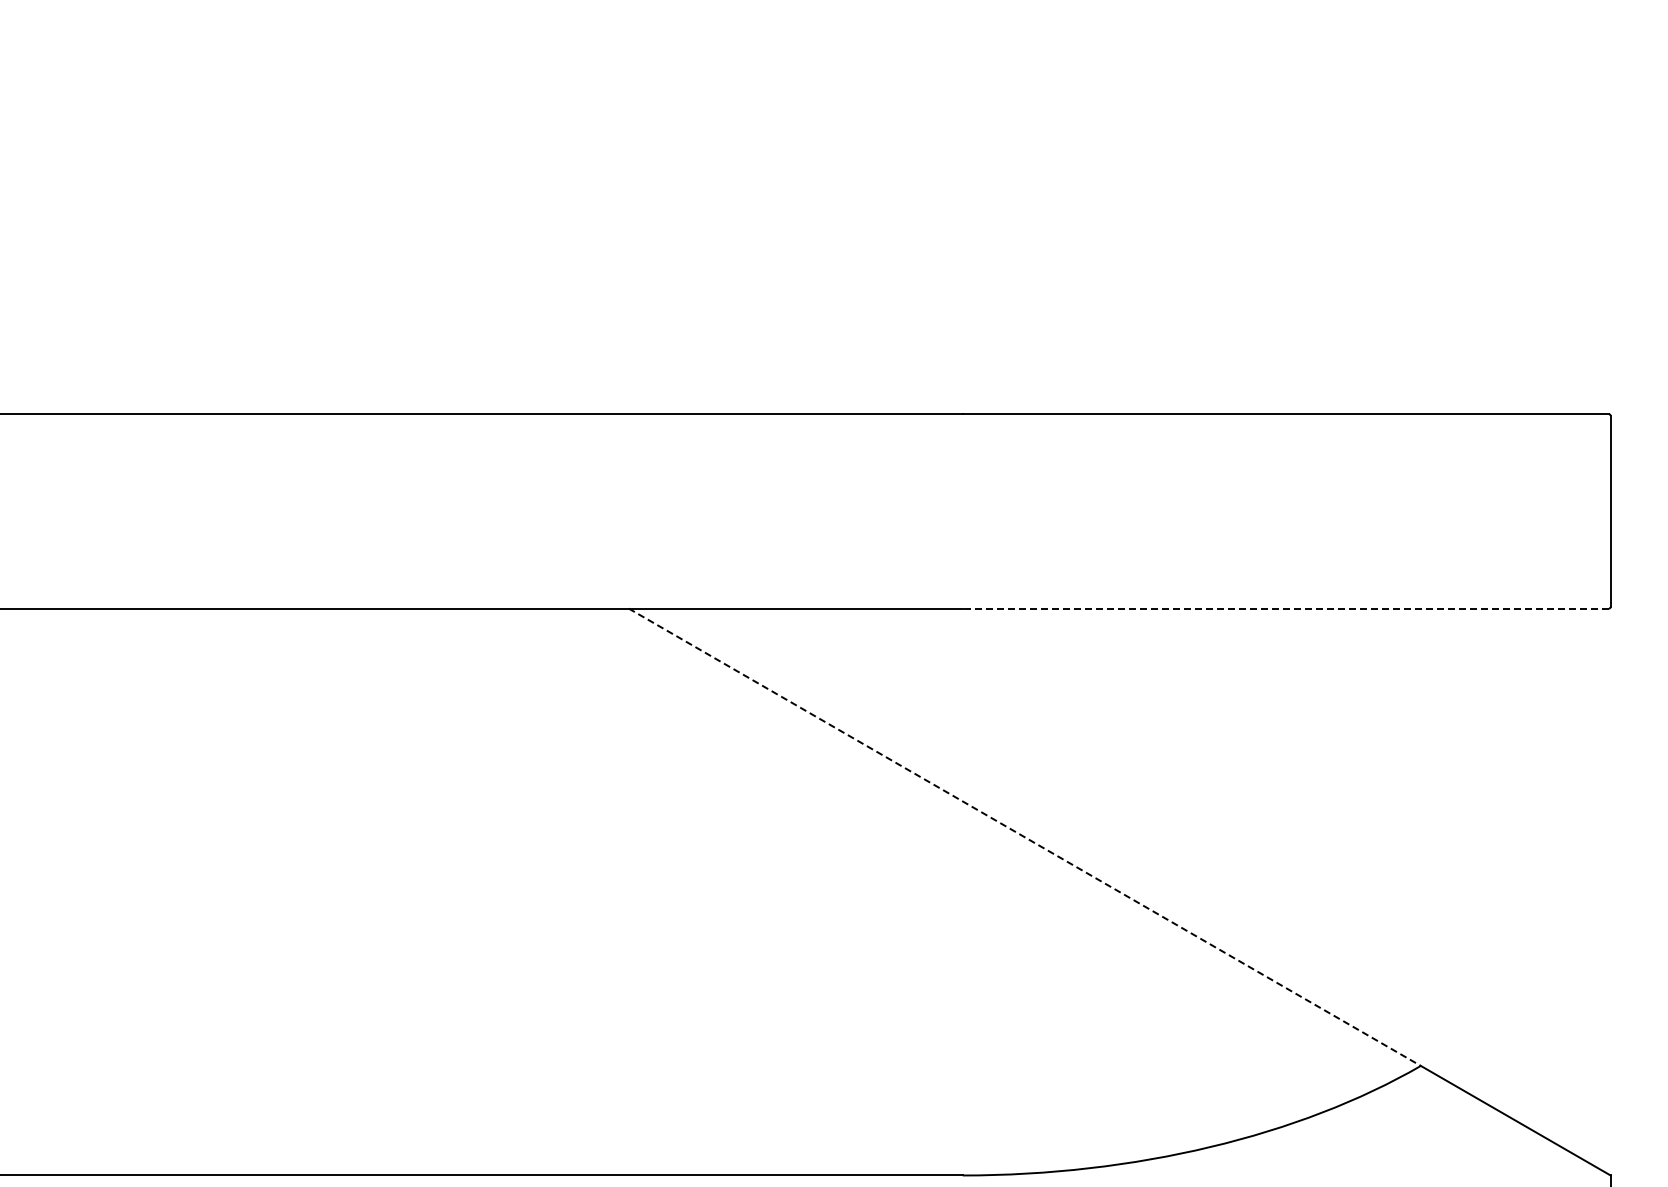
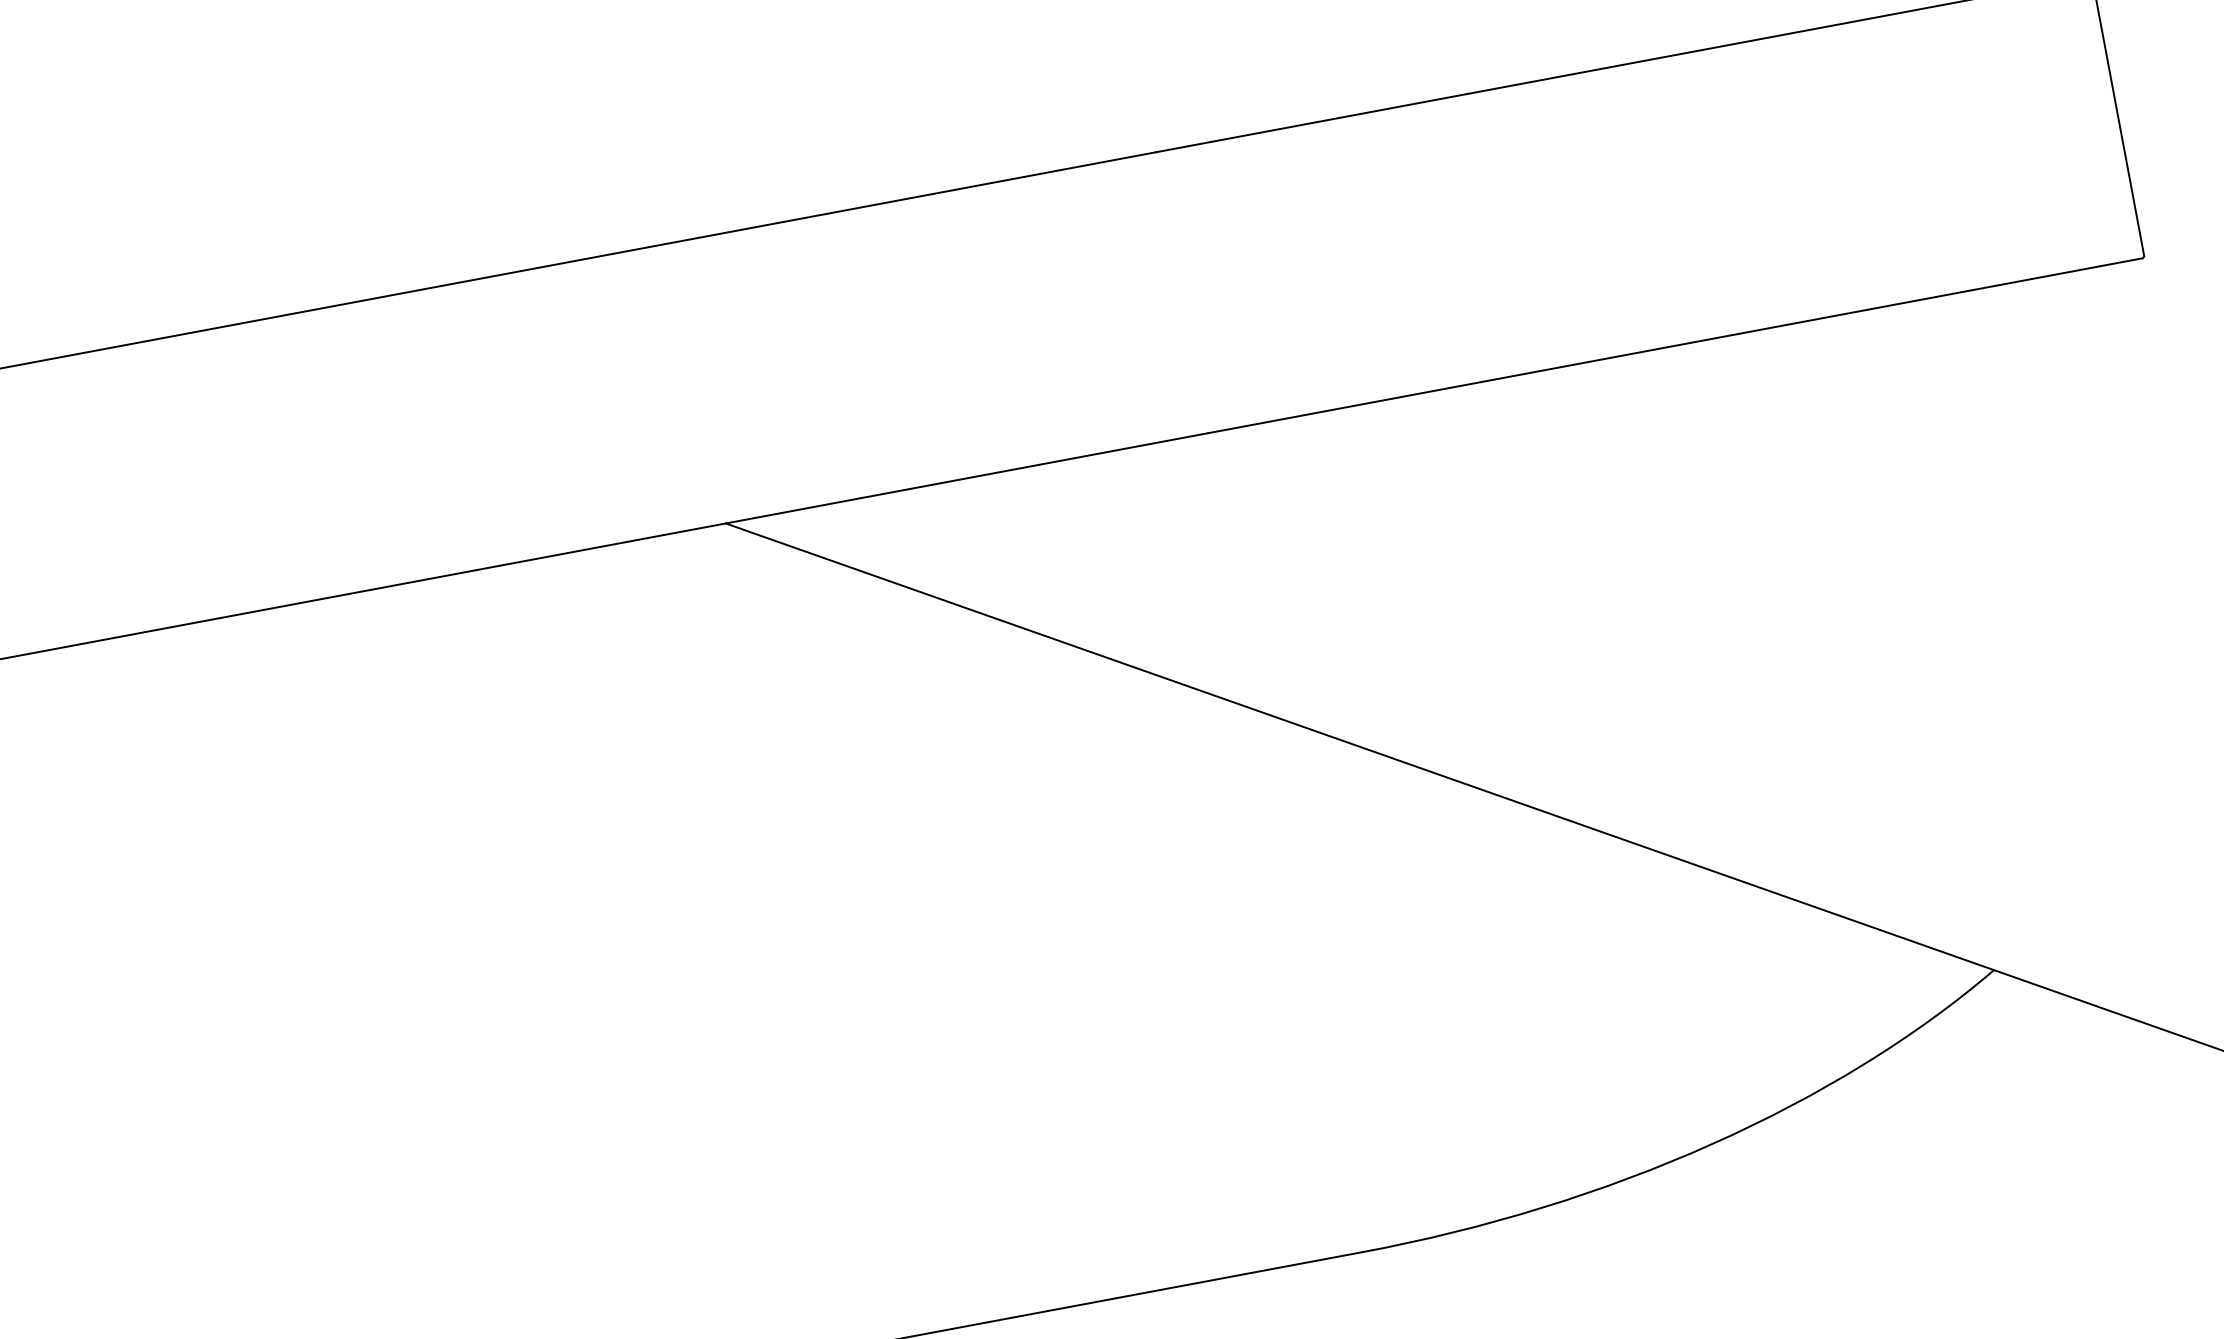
line: (1285, 608) -> (1674, 345), dashed -> solid
line: (1025, 837) -> (1360, 746), dashed -> solid

